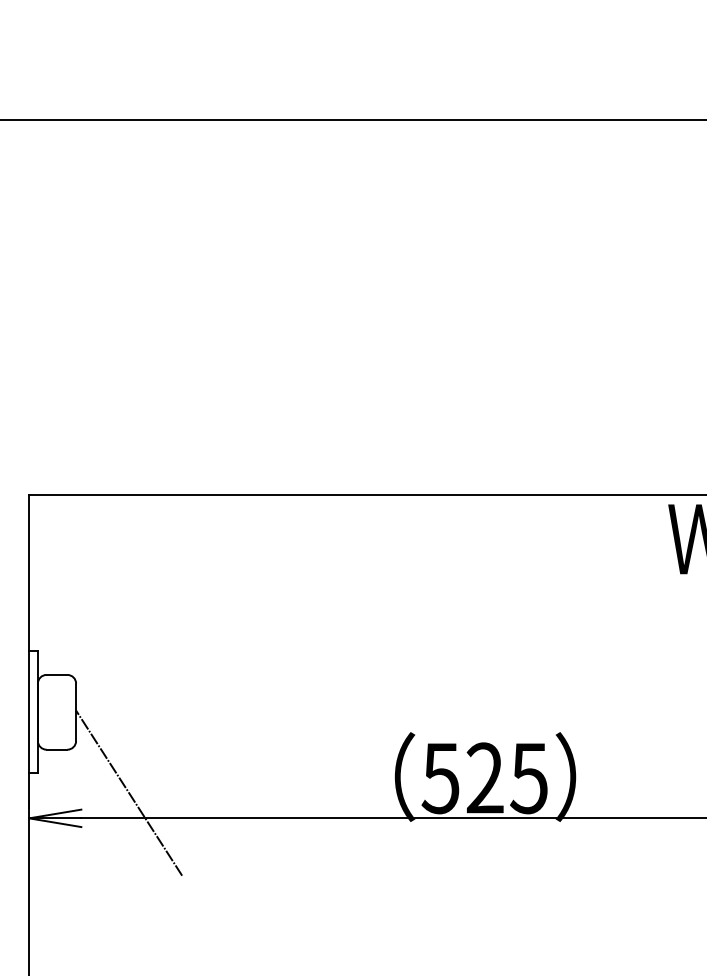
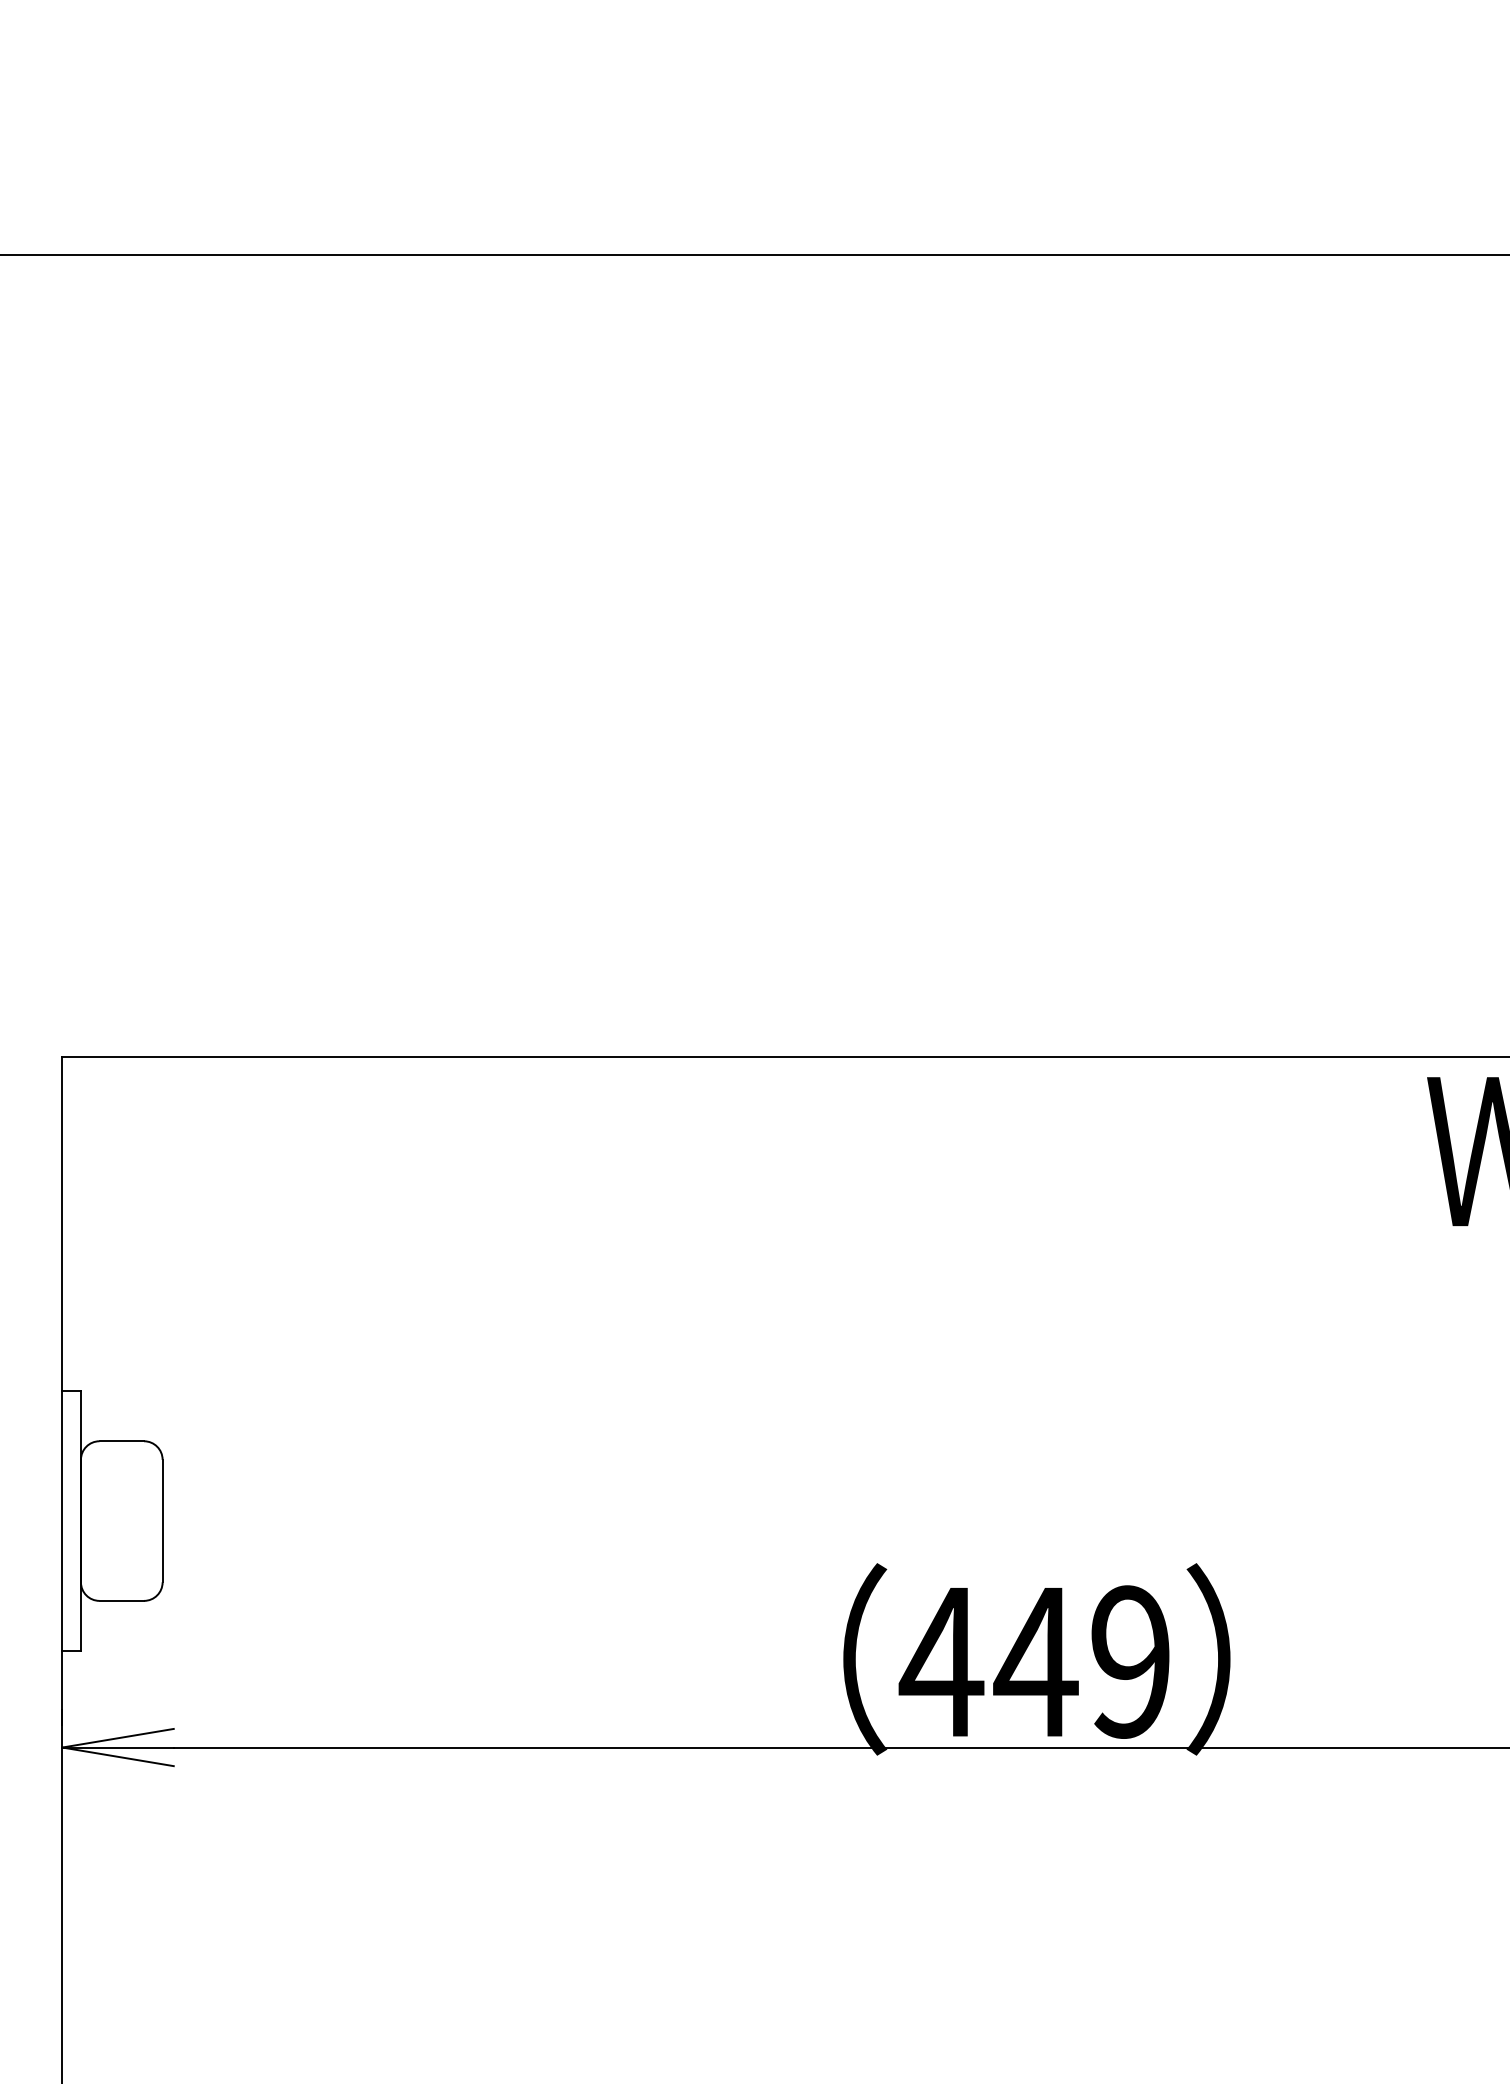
text: (483, 778) -> (1032, 1662), 525 -> 449
line: (129, 792) -> (276, 1692), removed

